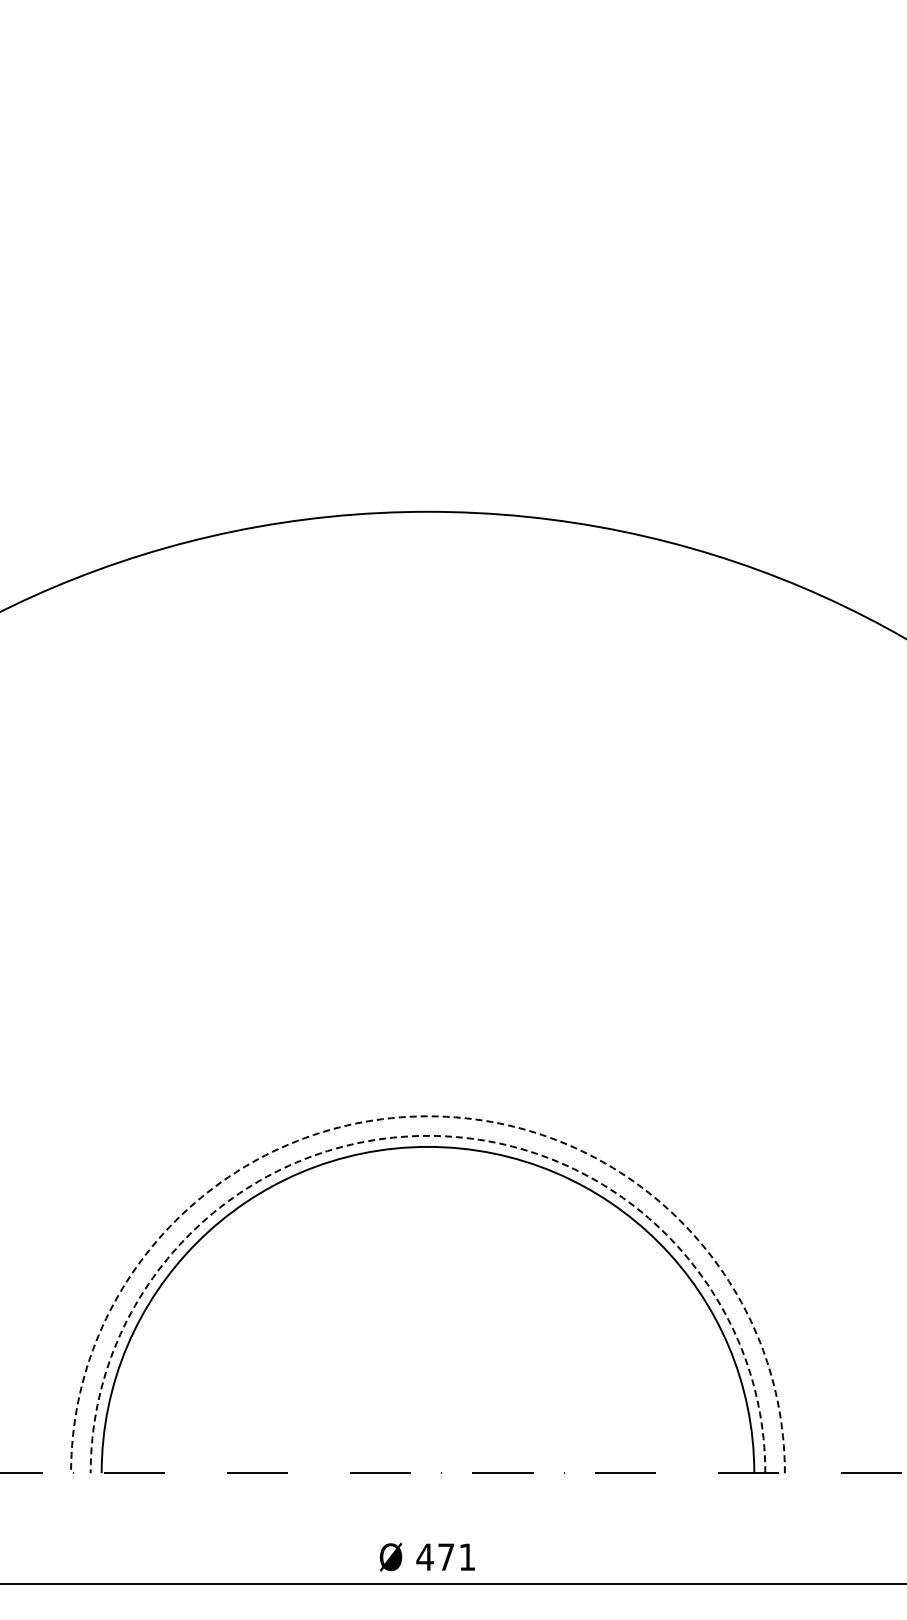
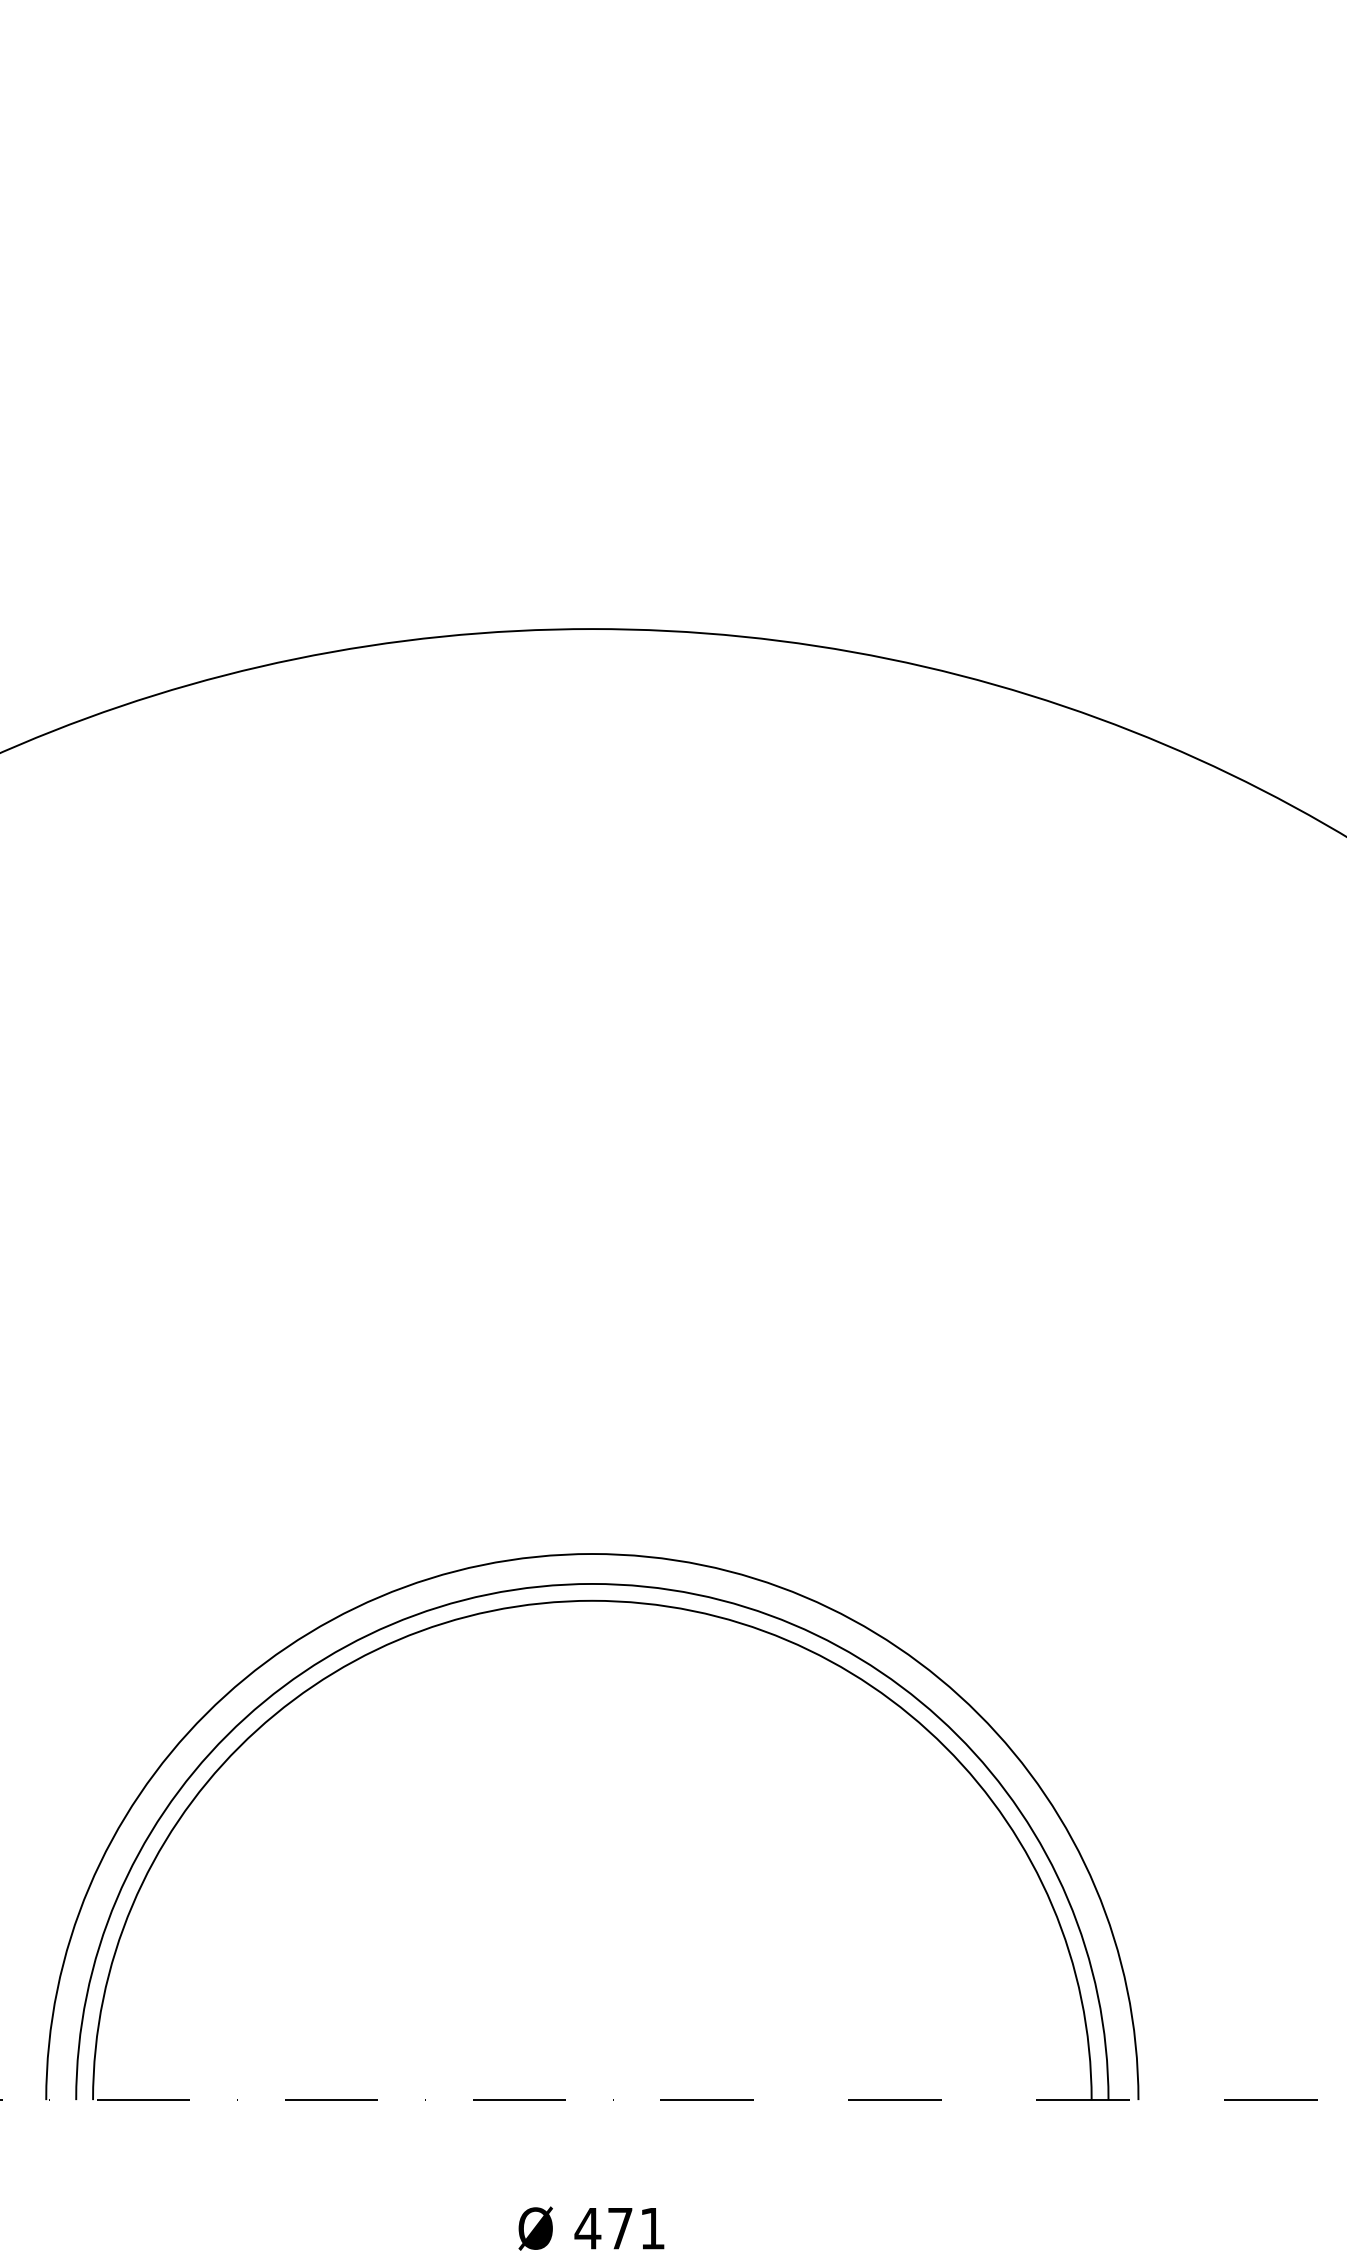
arc: (428, 1116) -> (593, 1554), dashed -> solid
arc: (428, 1135) -> (593, 1583), dashed -> solid

